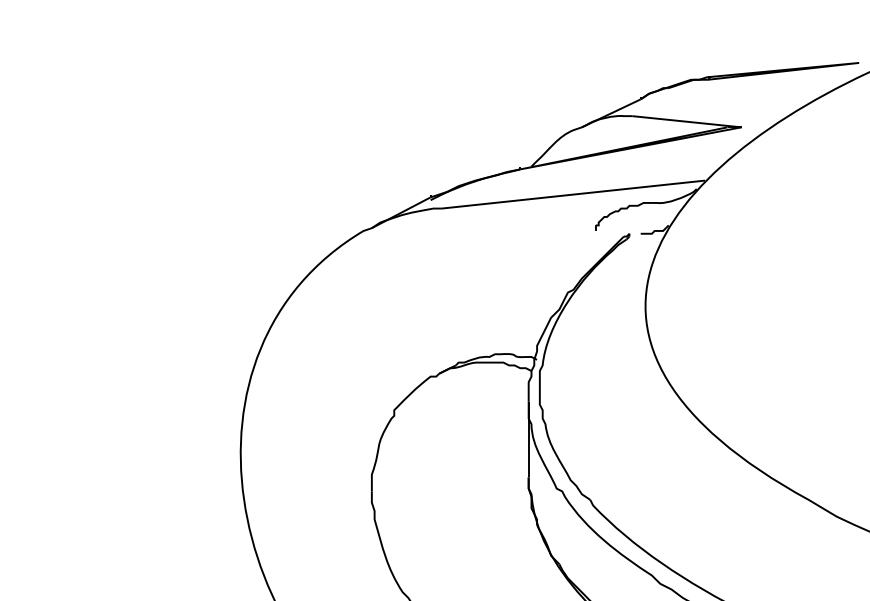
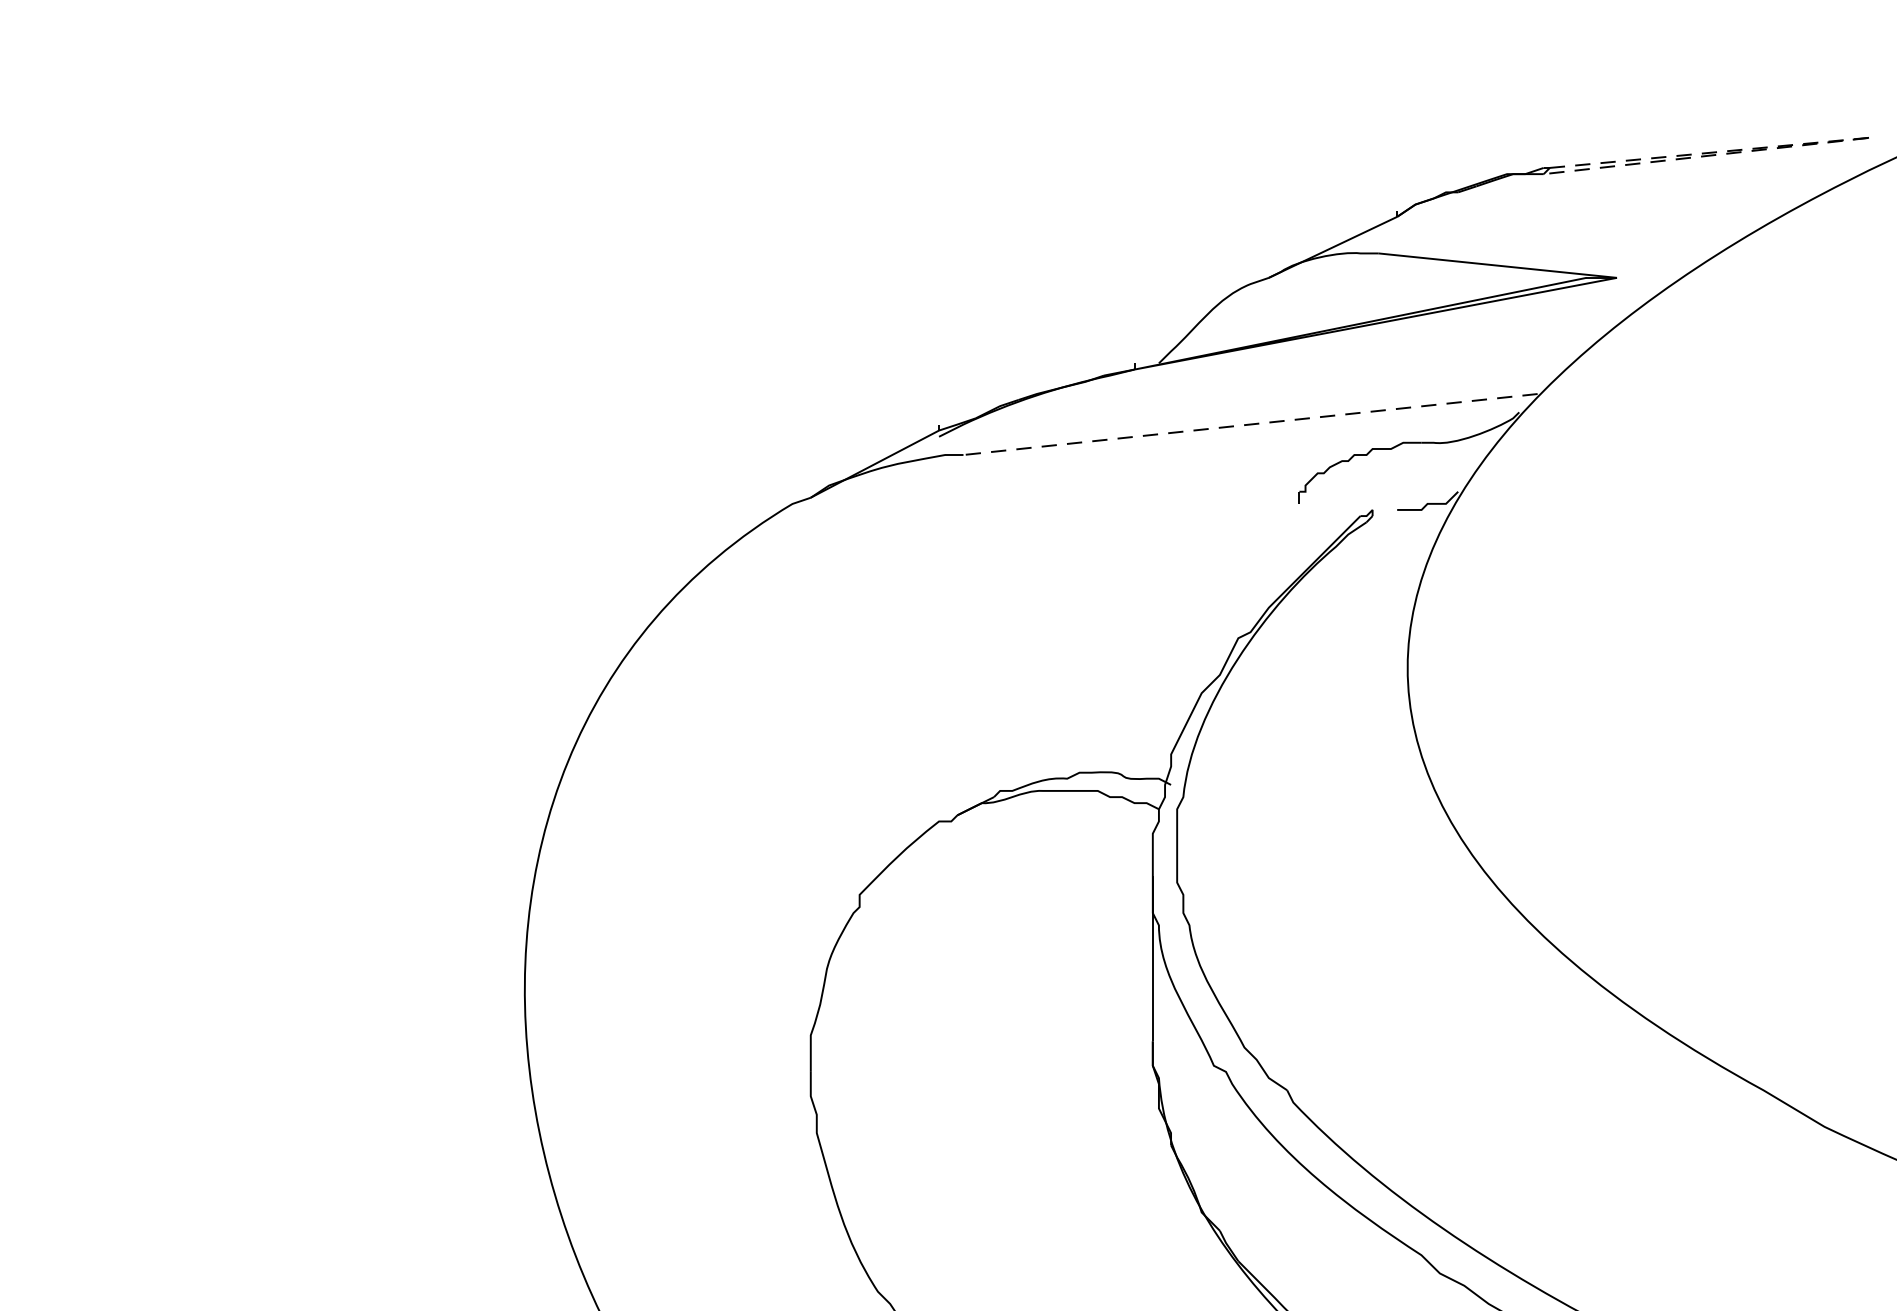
line: (858, 63) -> (1872, 138), solid -> dashed
line: (572, 194) -> (1248, 424), solid -> dashed

